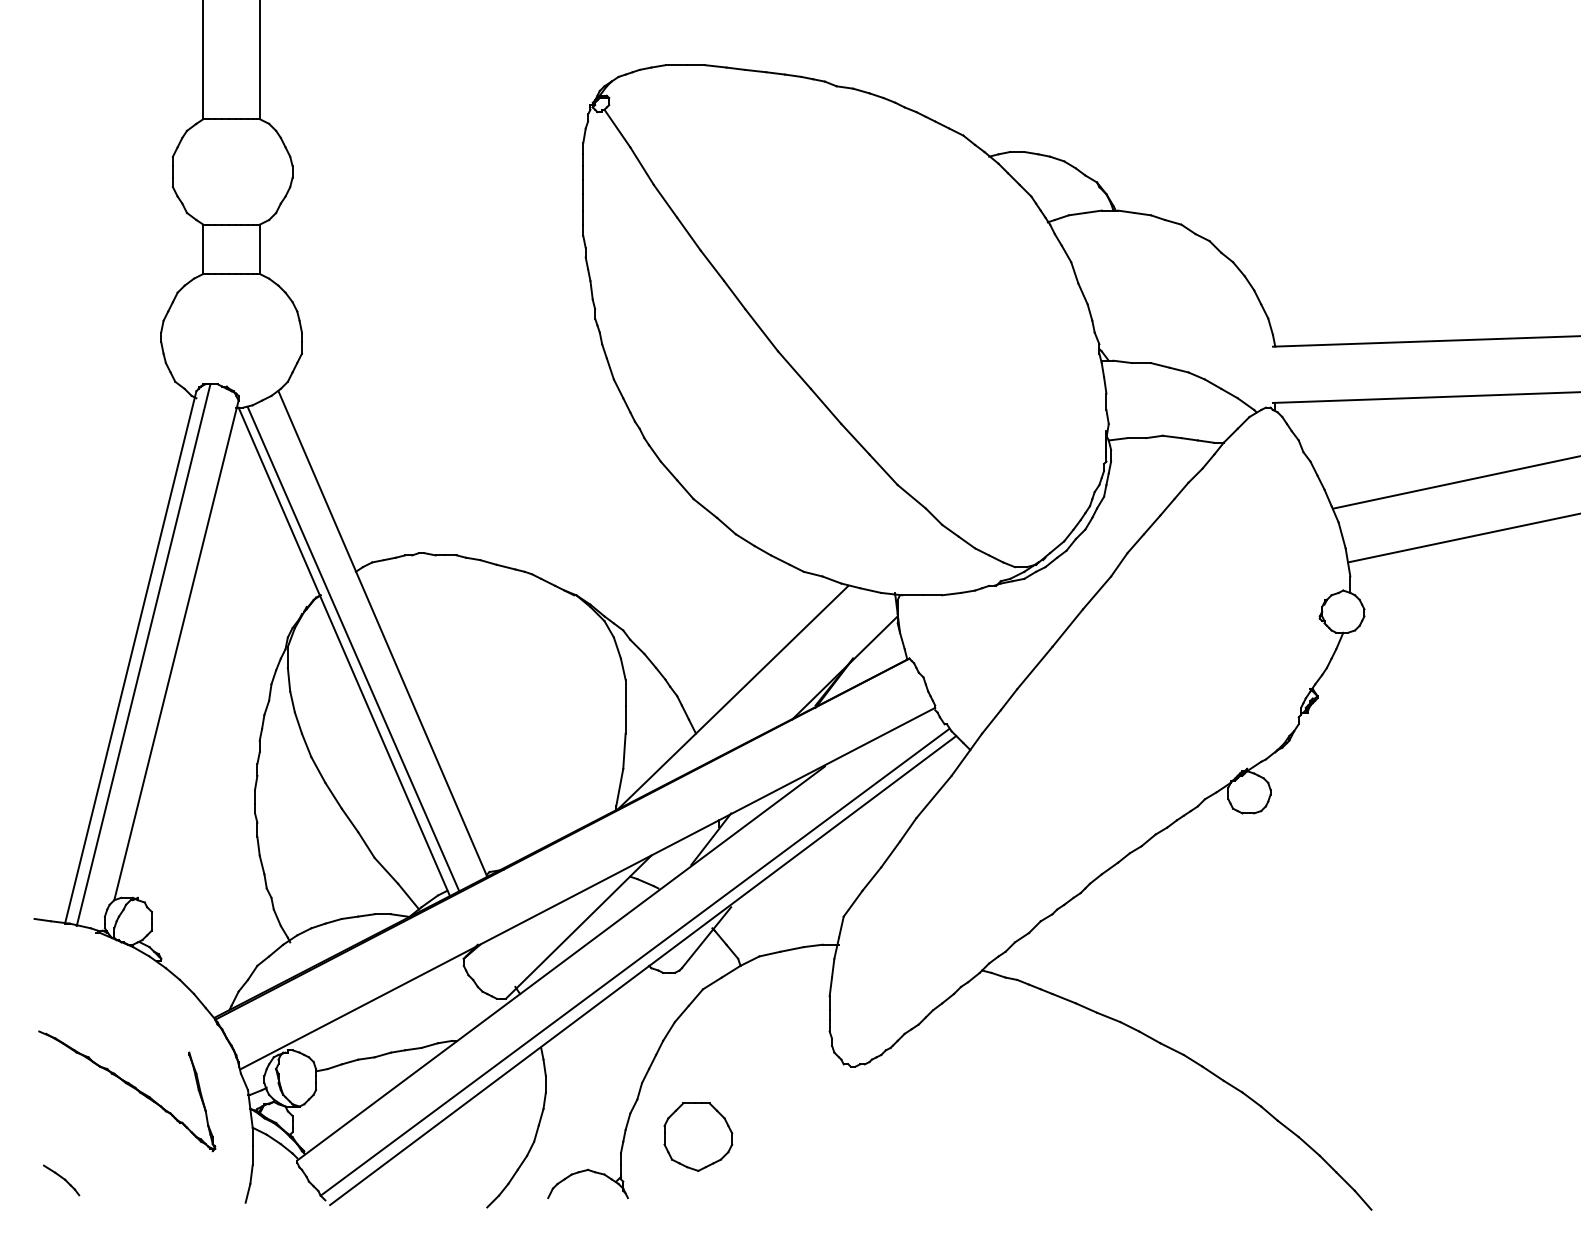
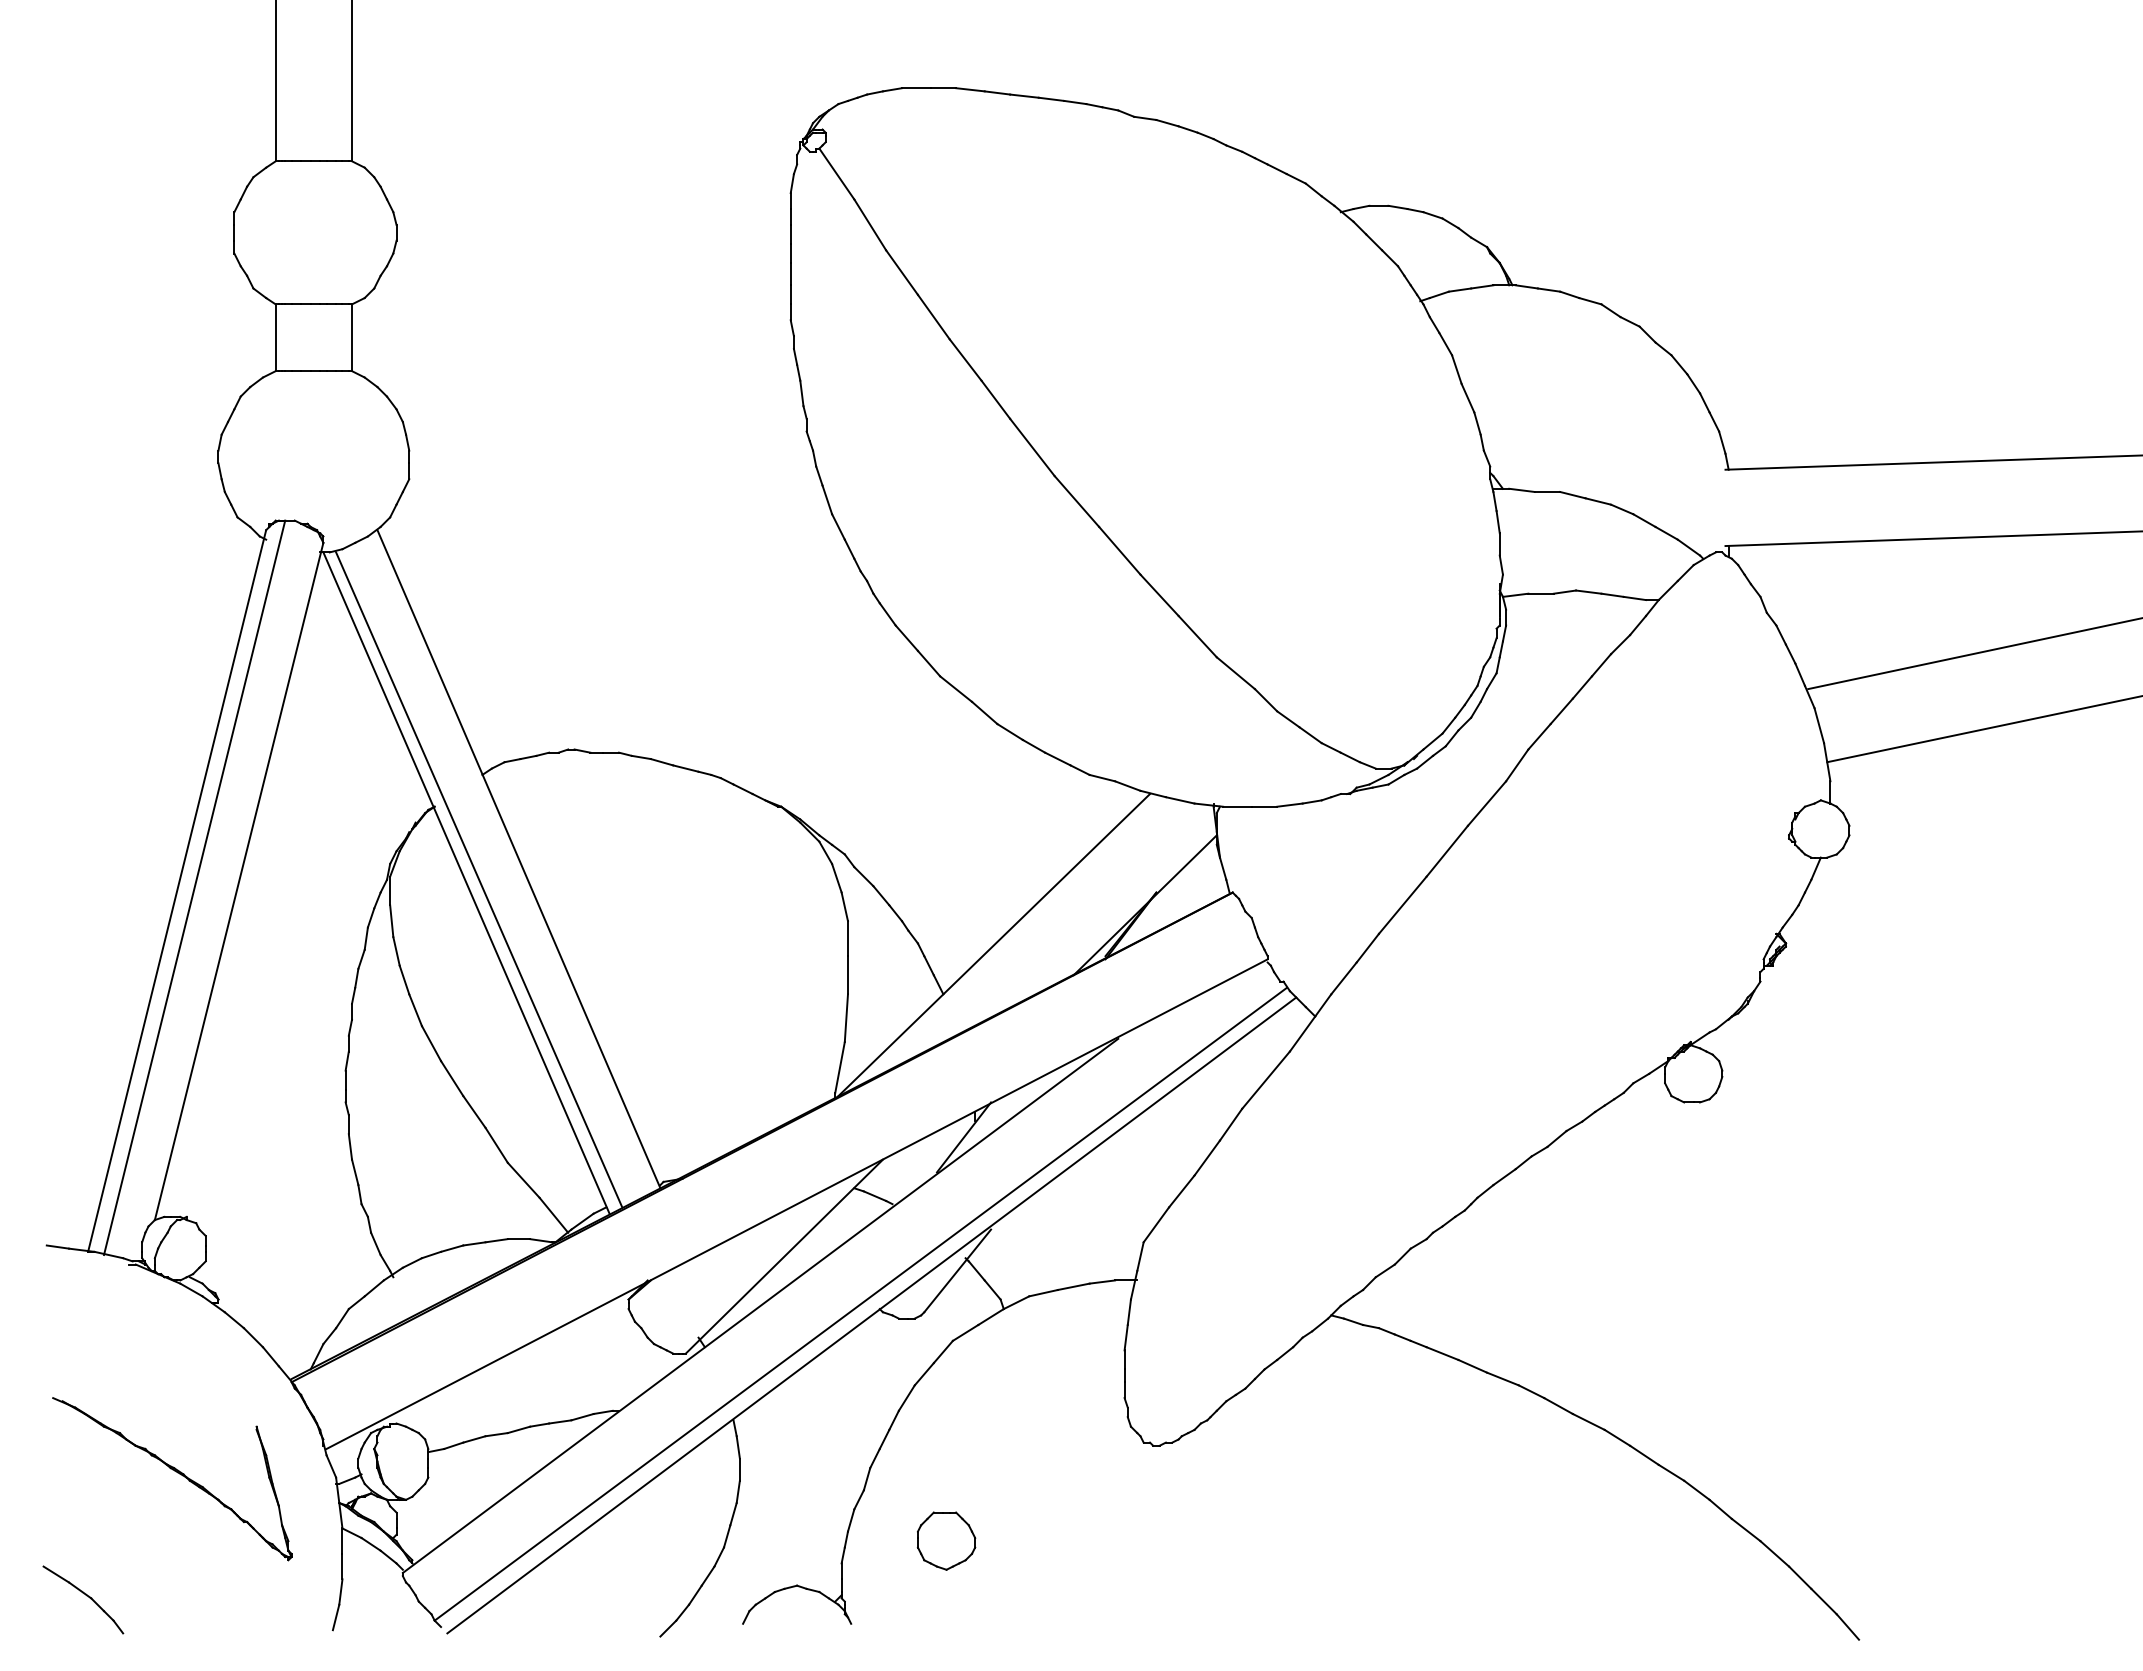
part: (698, 1136) -> (946, 1540), size x0.62
part: (61, 1180) -> (83, 1599), size x1.67

